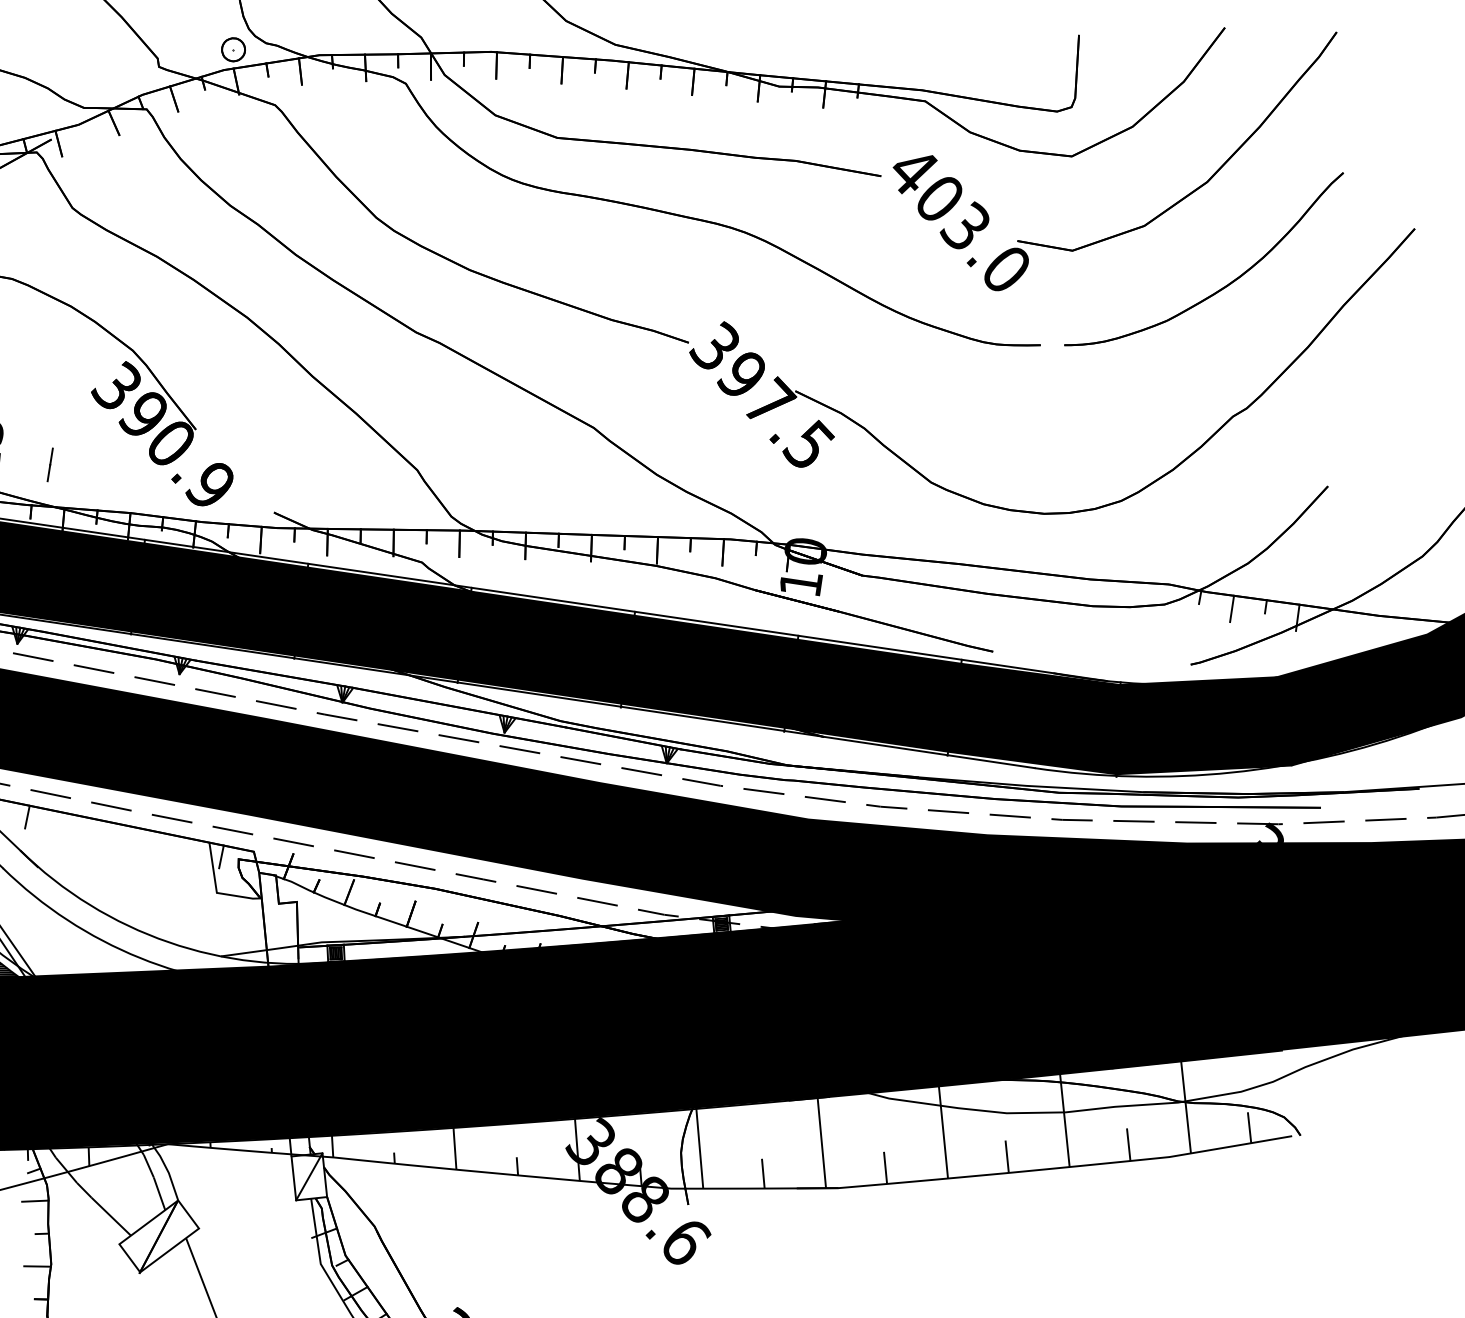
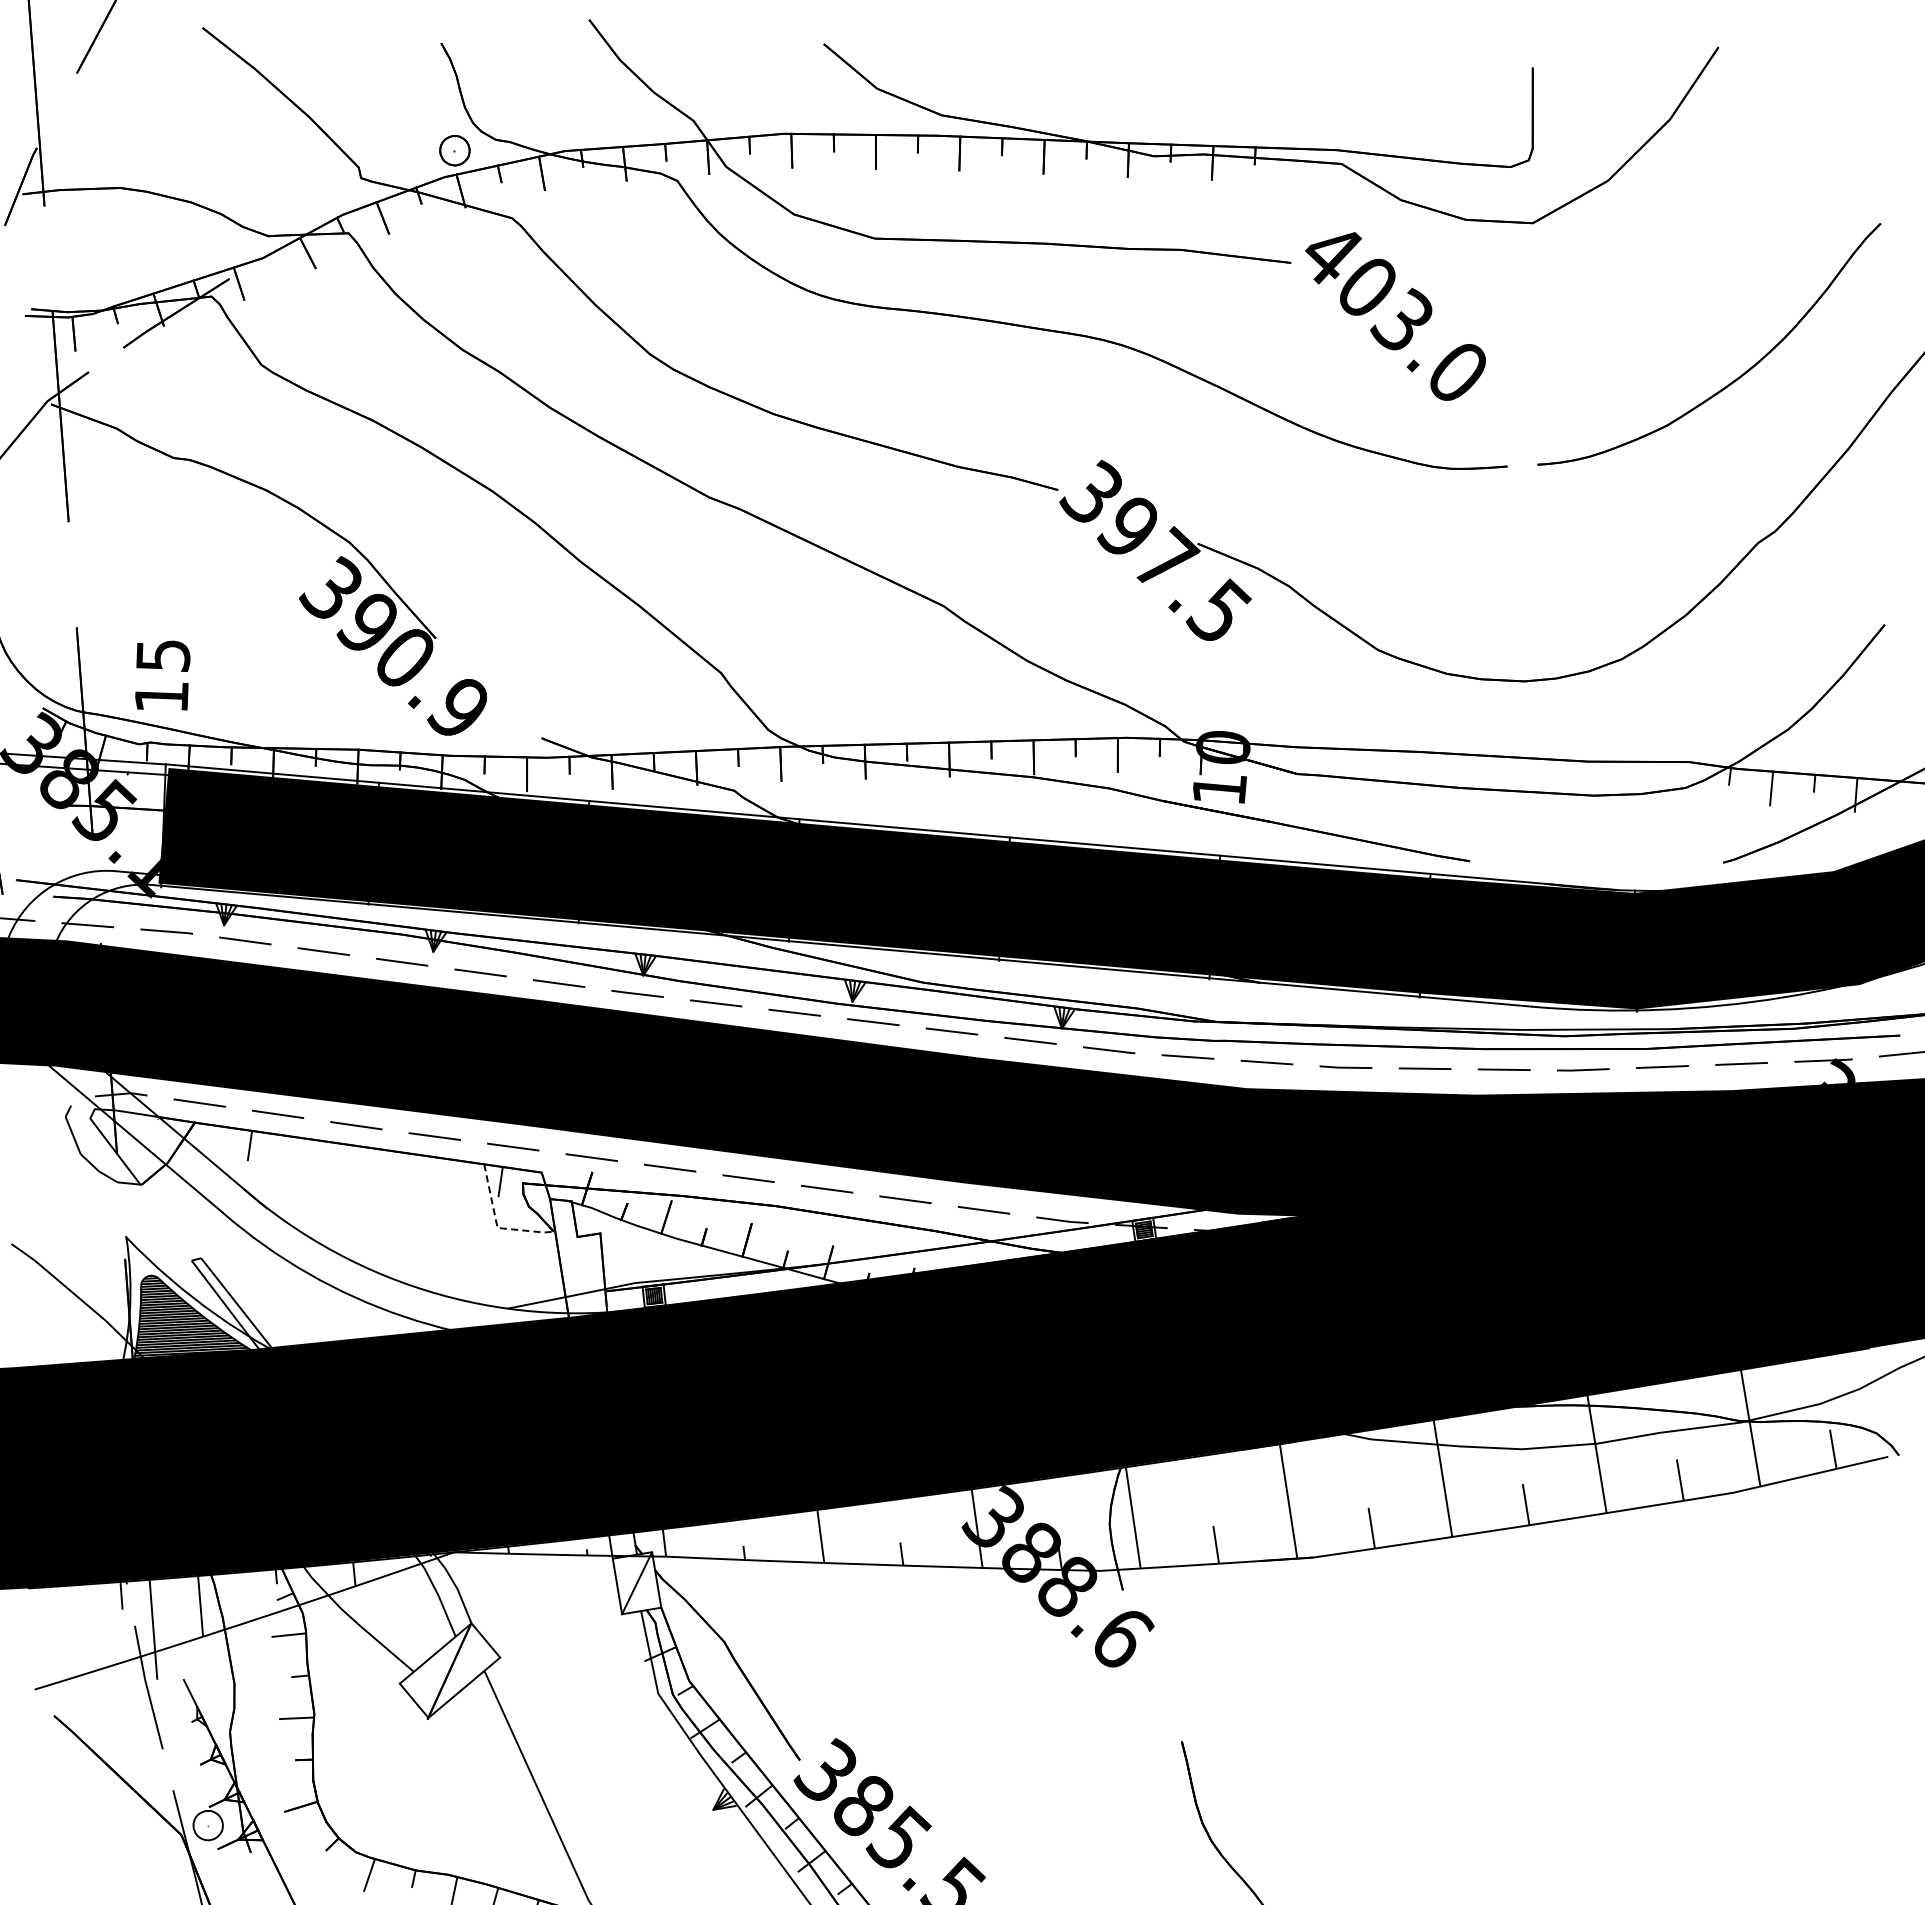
part: (1212, 175) -> (1713, 236), removed
line: (50, 465) -> (252, 694), removed
line: (216, 891) -> (497, 1225), solid -> dashed

